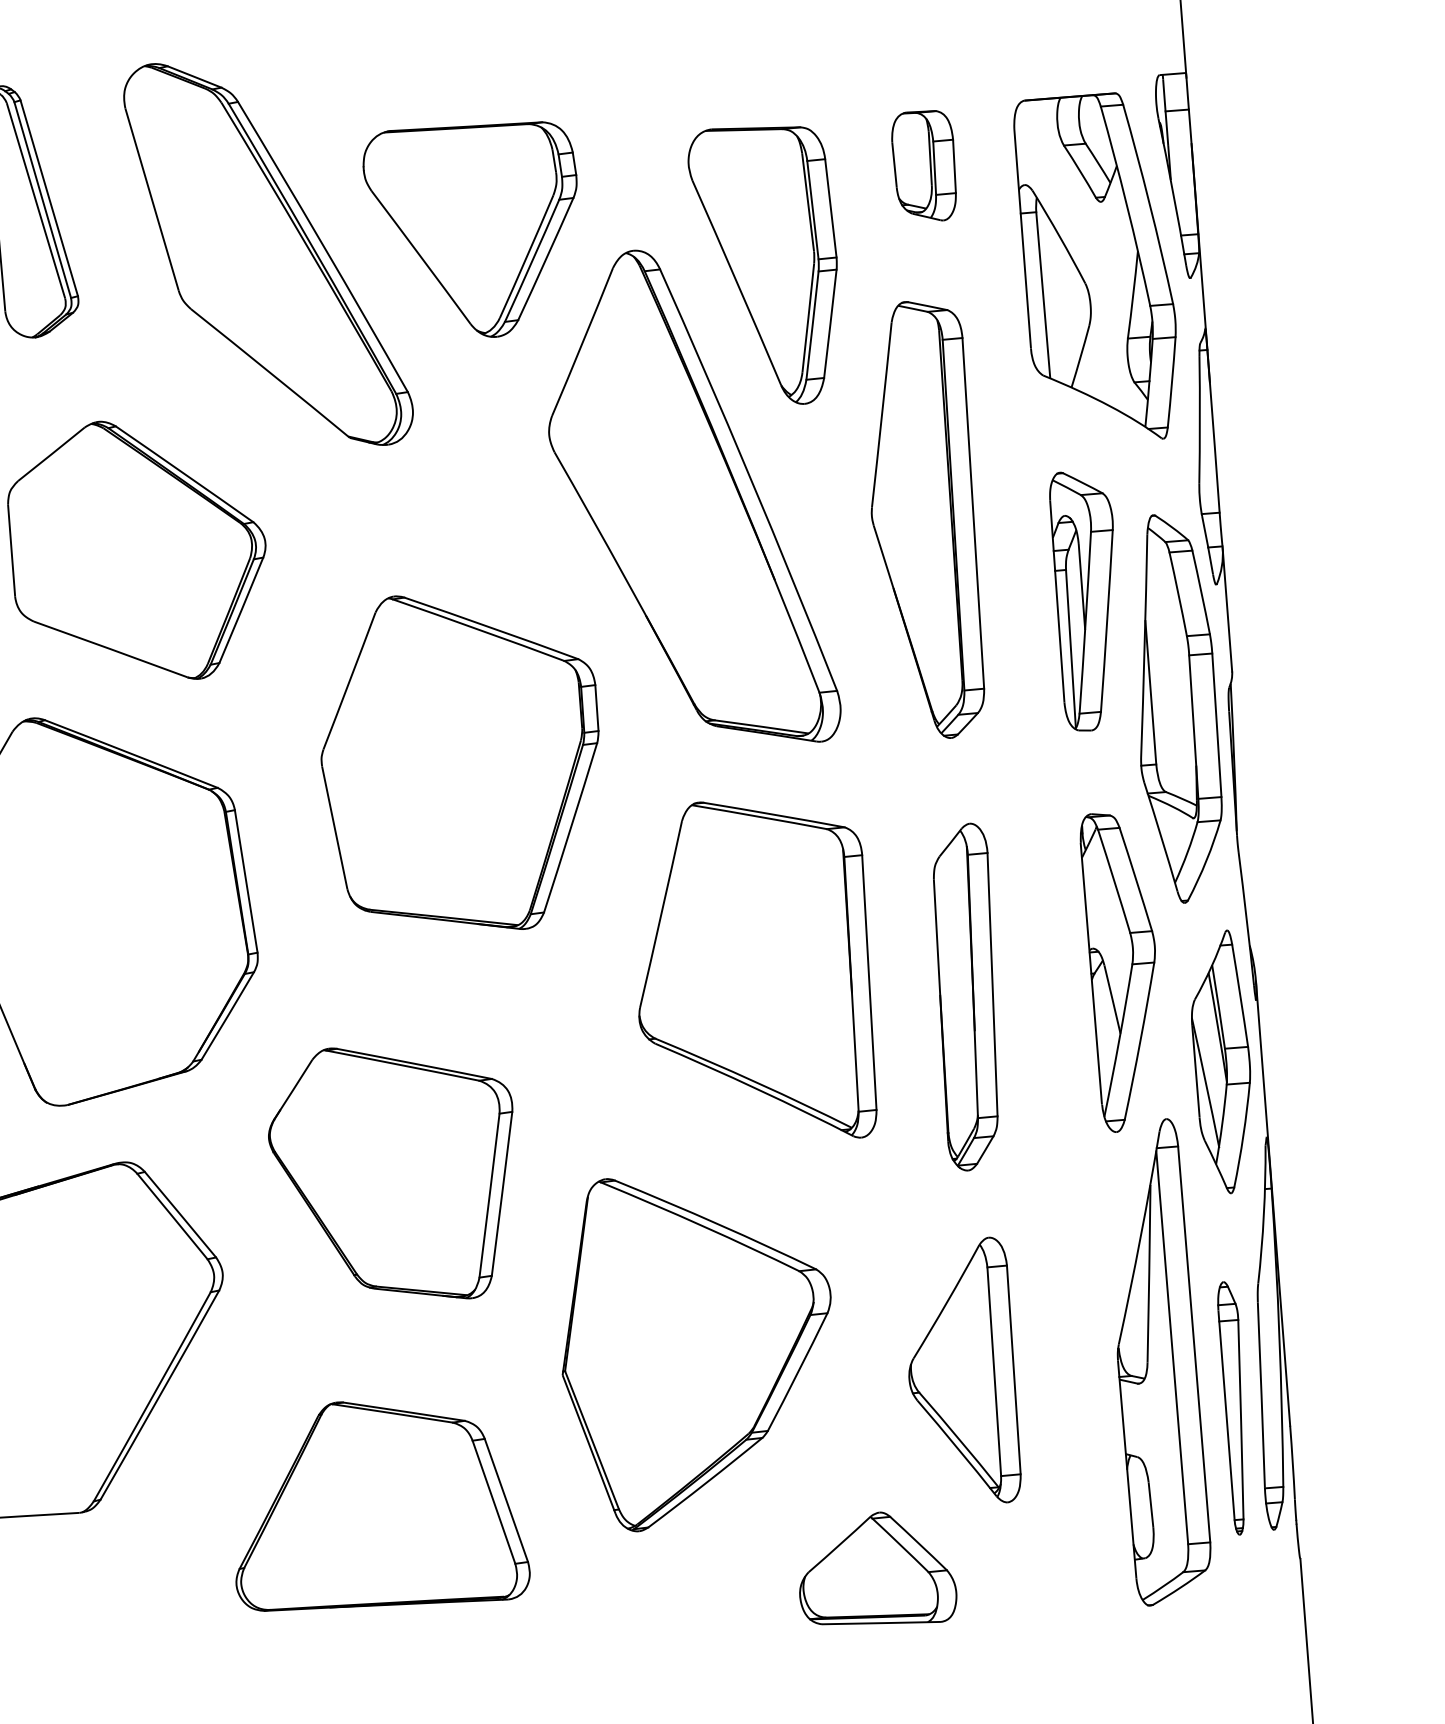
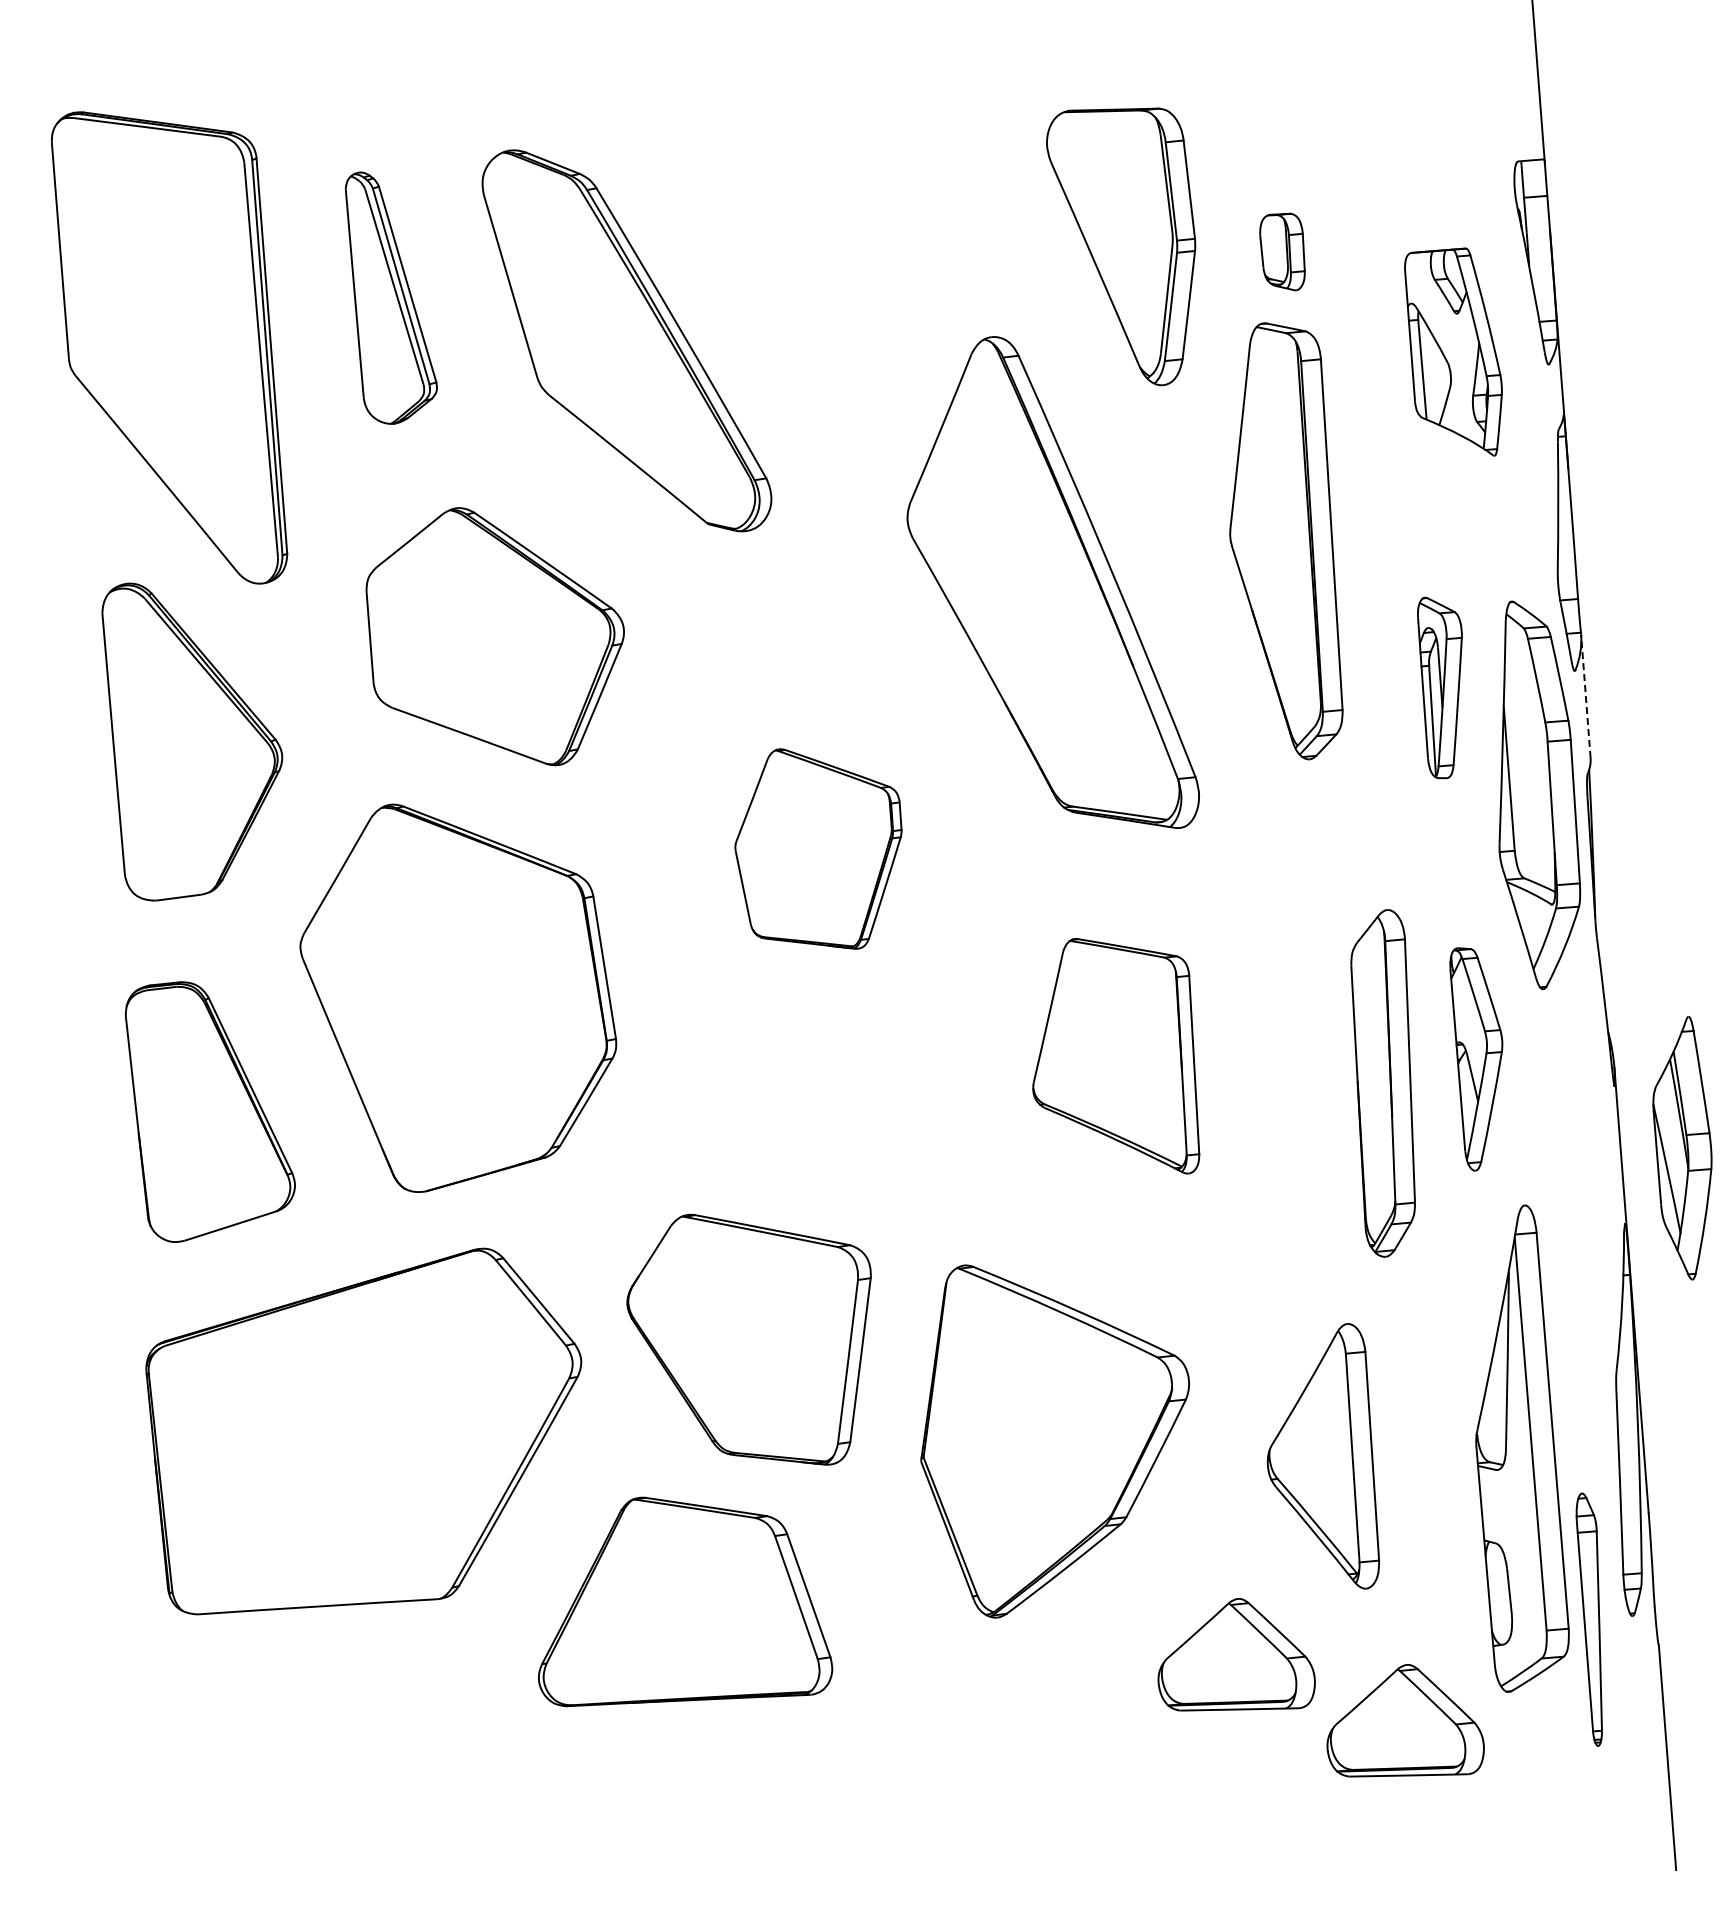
part: (924, 165) -> (1282, 251), size x0.7
part: (470, 229) -> (828, 315), removed
part: (763, 265) -> (1121, 246), moved
part: (1095, 265) -> (1453, 351), size x0.6
part: (928, 520) -> (1286, 541), moved
part: (1081, 601) -> (1439, 687), size x0.7
line: (1227, 610) -> (1585, 696), solid -> dashed
part: (460, 762) -> (818, 848), size x0.6
part: (757, 969) -> (1115, 1055), size x0.7
part: (1118, 973) -> (1476, 1059), size x0.7
part: (965, 997) -> (1382, 1083), moved
part: (1221, 1062) -> (1682, 1148), moved
part: (390, 1173) -> (748, 1339), moved
part: (1230, 1408) -> (1588, 1619), moved
part: (383, 1506) -> (685, 1601), moved
part: (1047, 1634) -> (1405, 1720), added

